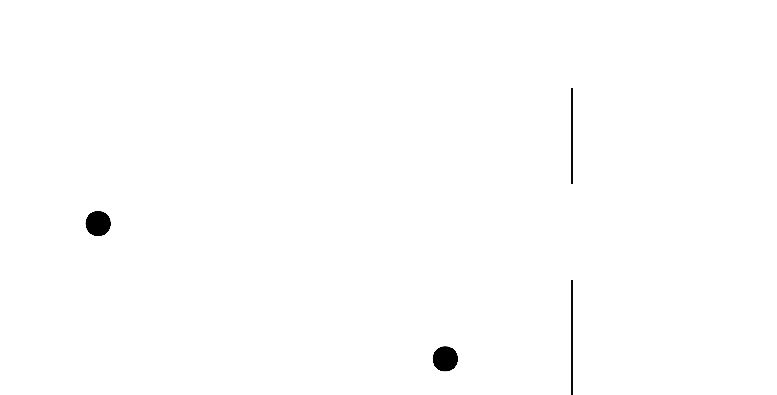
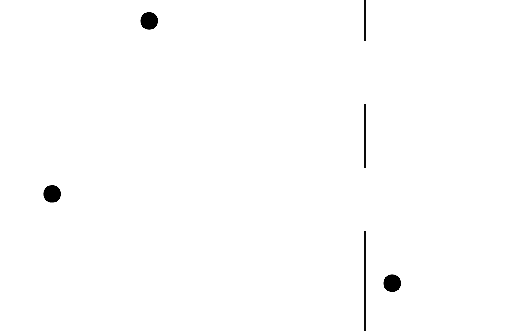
part: (444, 357) -> (391, 282), moved

